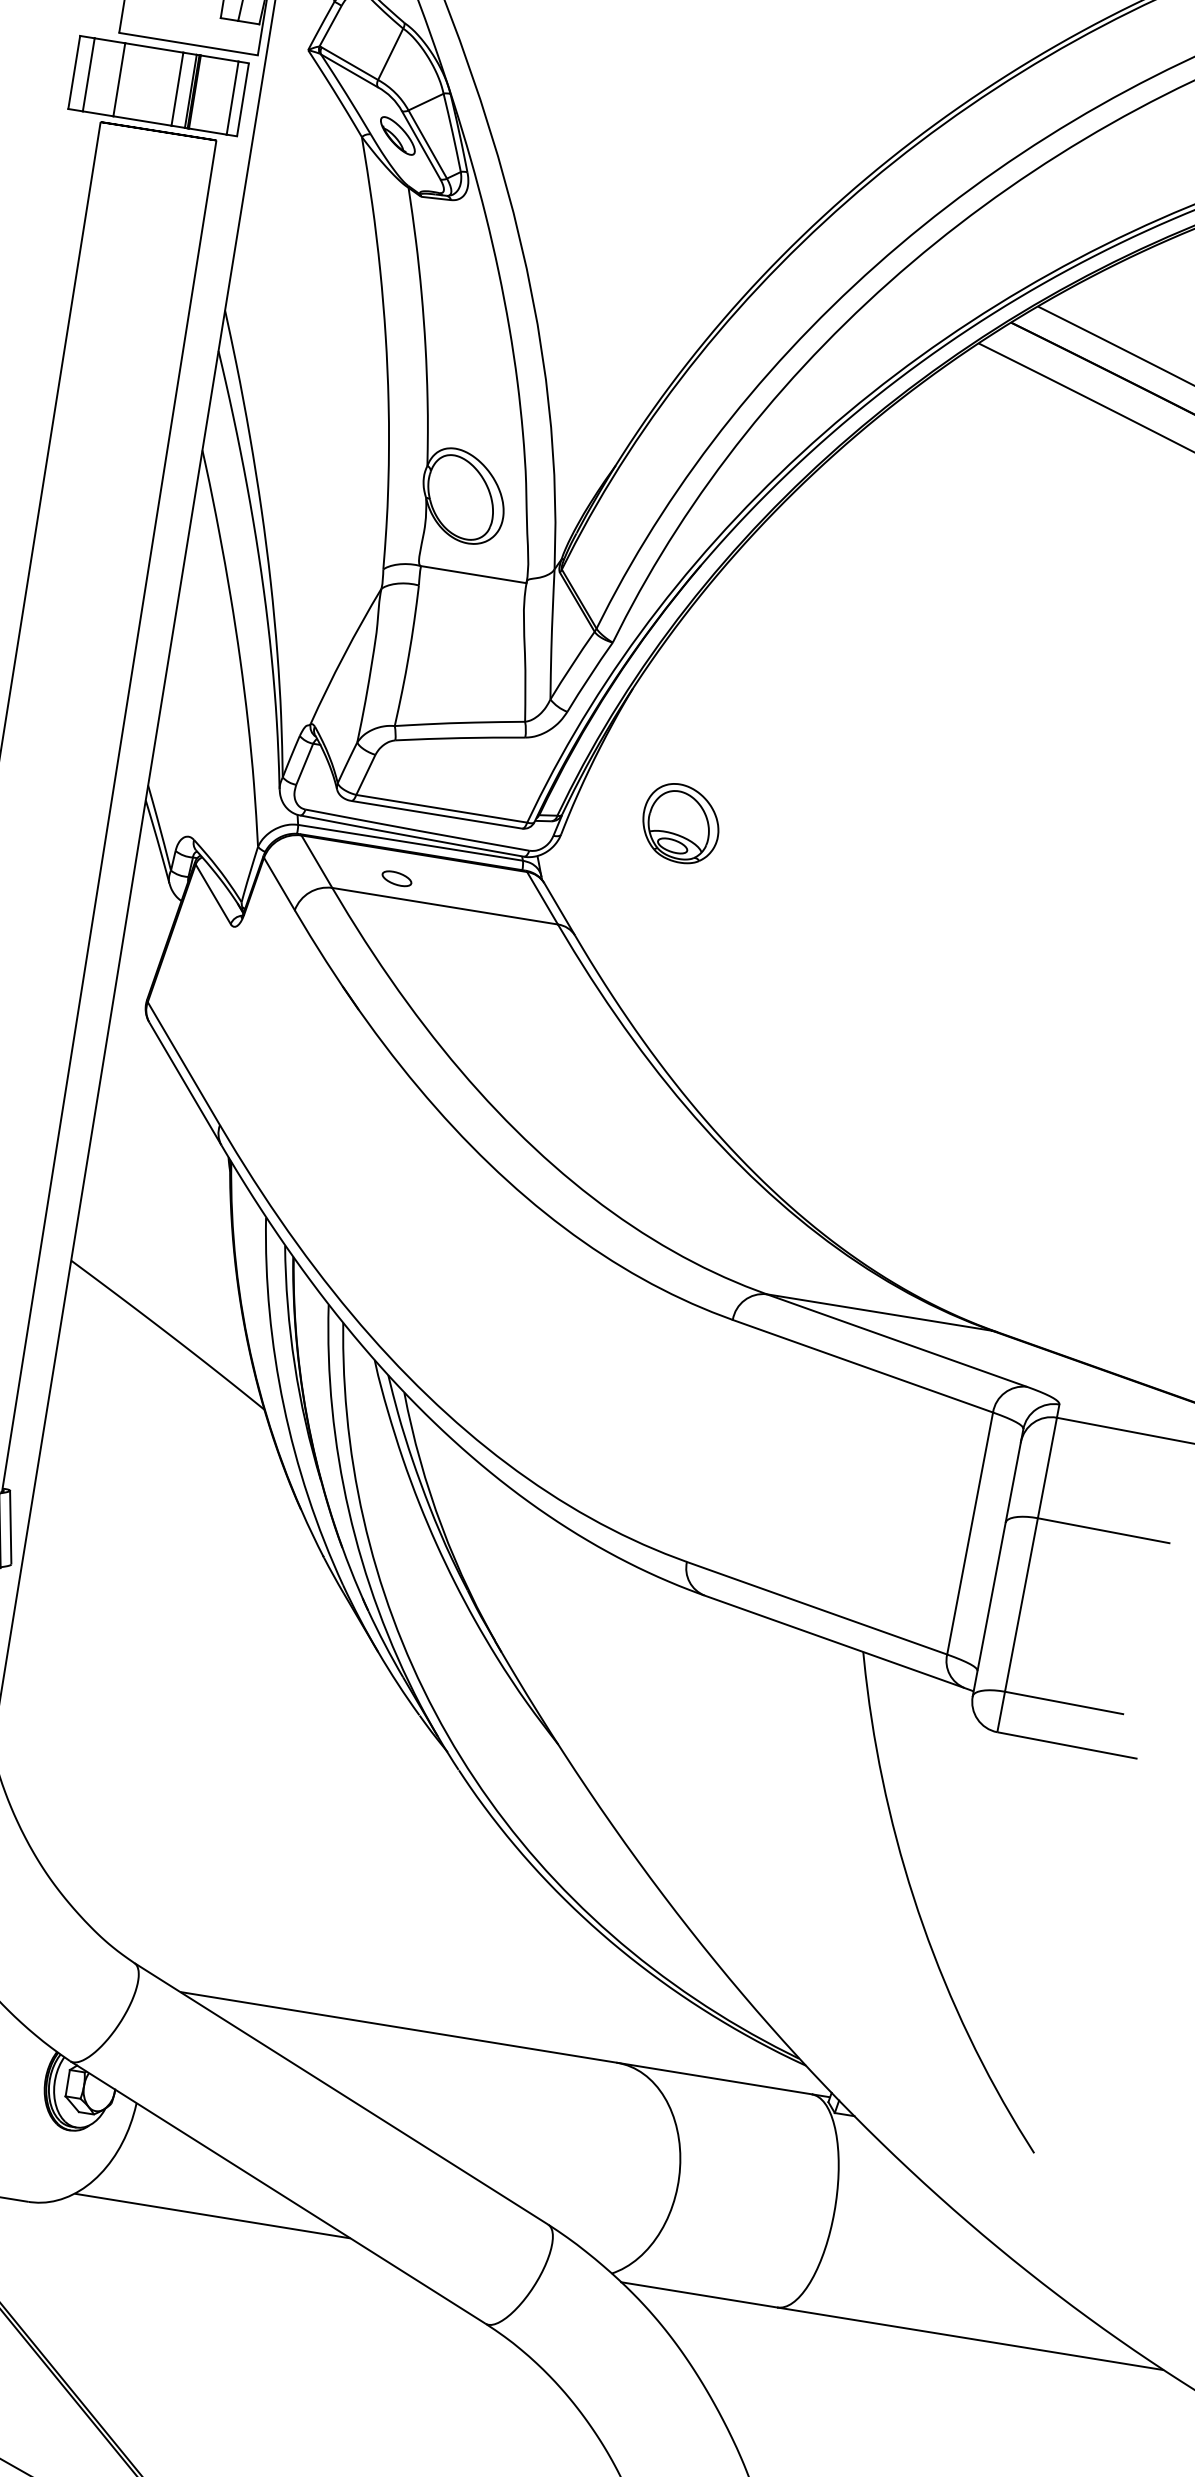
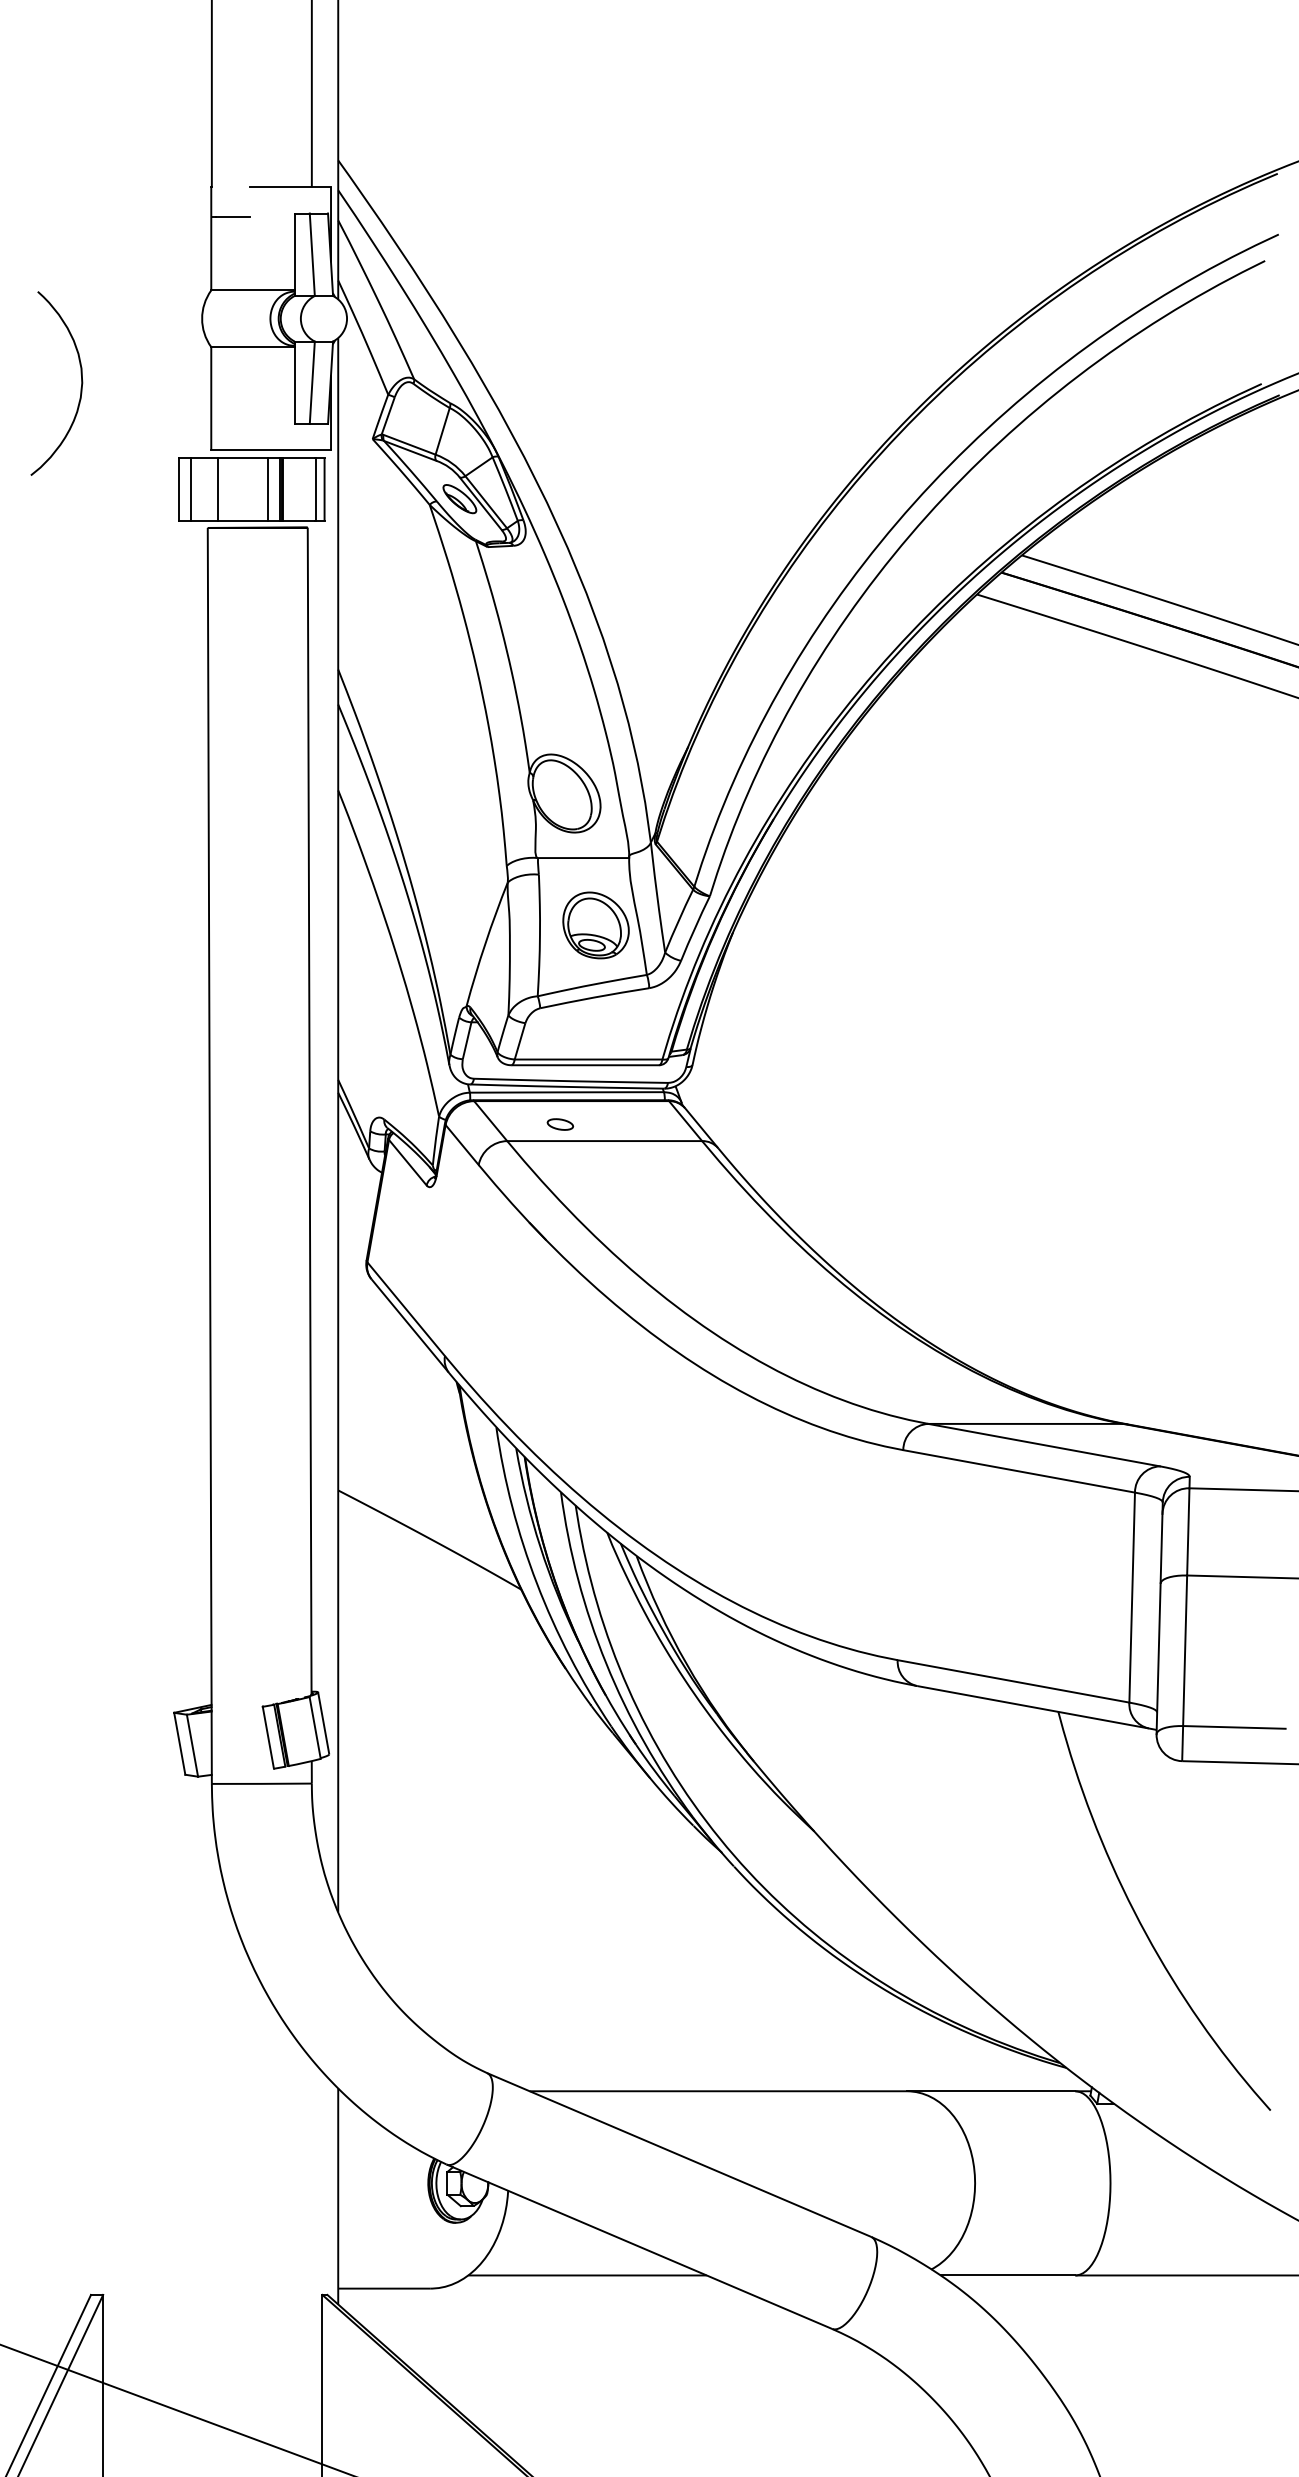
part: (680, 823) -> (595, 925), moved

